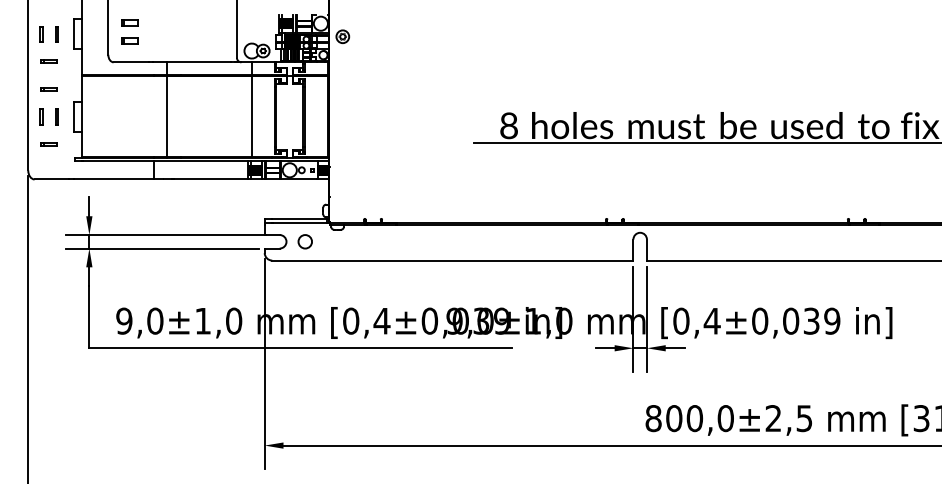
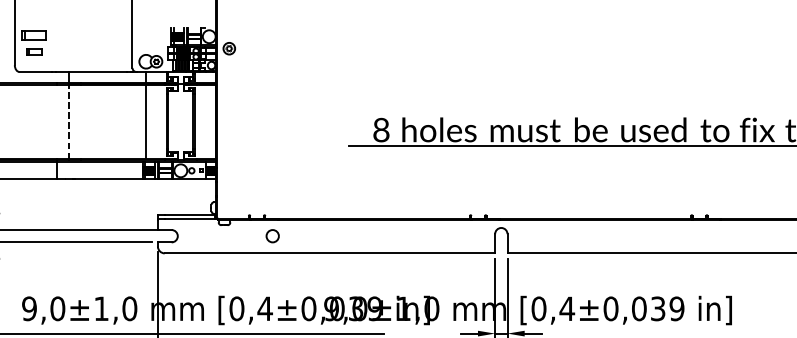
part: (129, 22) -> (34, 35), size x1.6
line: (167, 116) -> (68, 121), solid -> dashed
circle: (304, 241) -> (272, 235), moved

